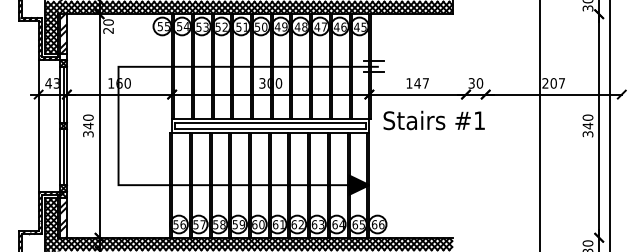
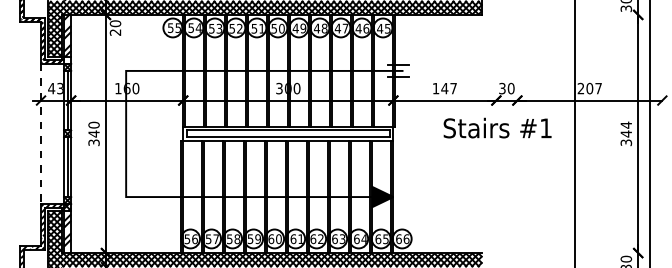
text: (587, 117) -> (625, 124), 340 -> 344
text: (433, 120) -> (496, 128), moved
line: (38, 126) -> (40, 134), solid -> dashed

